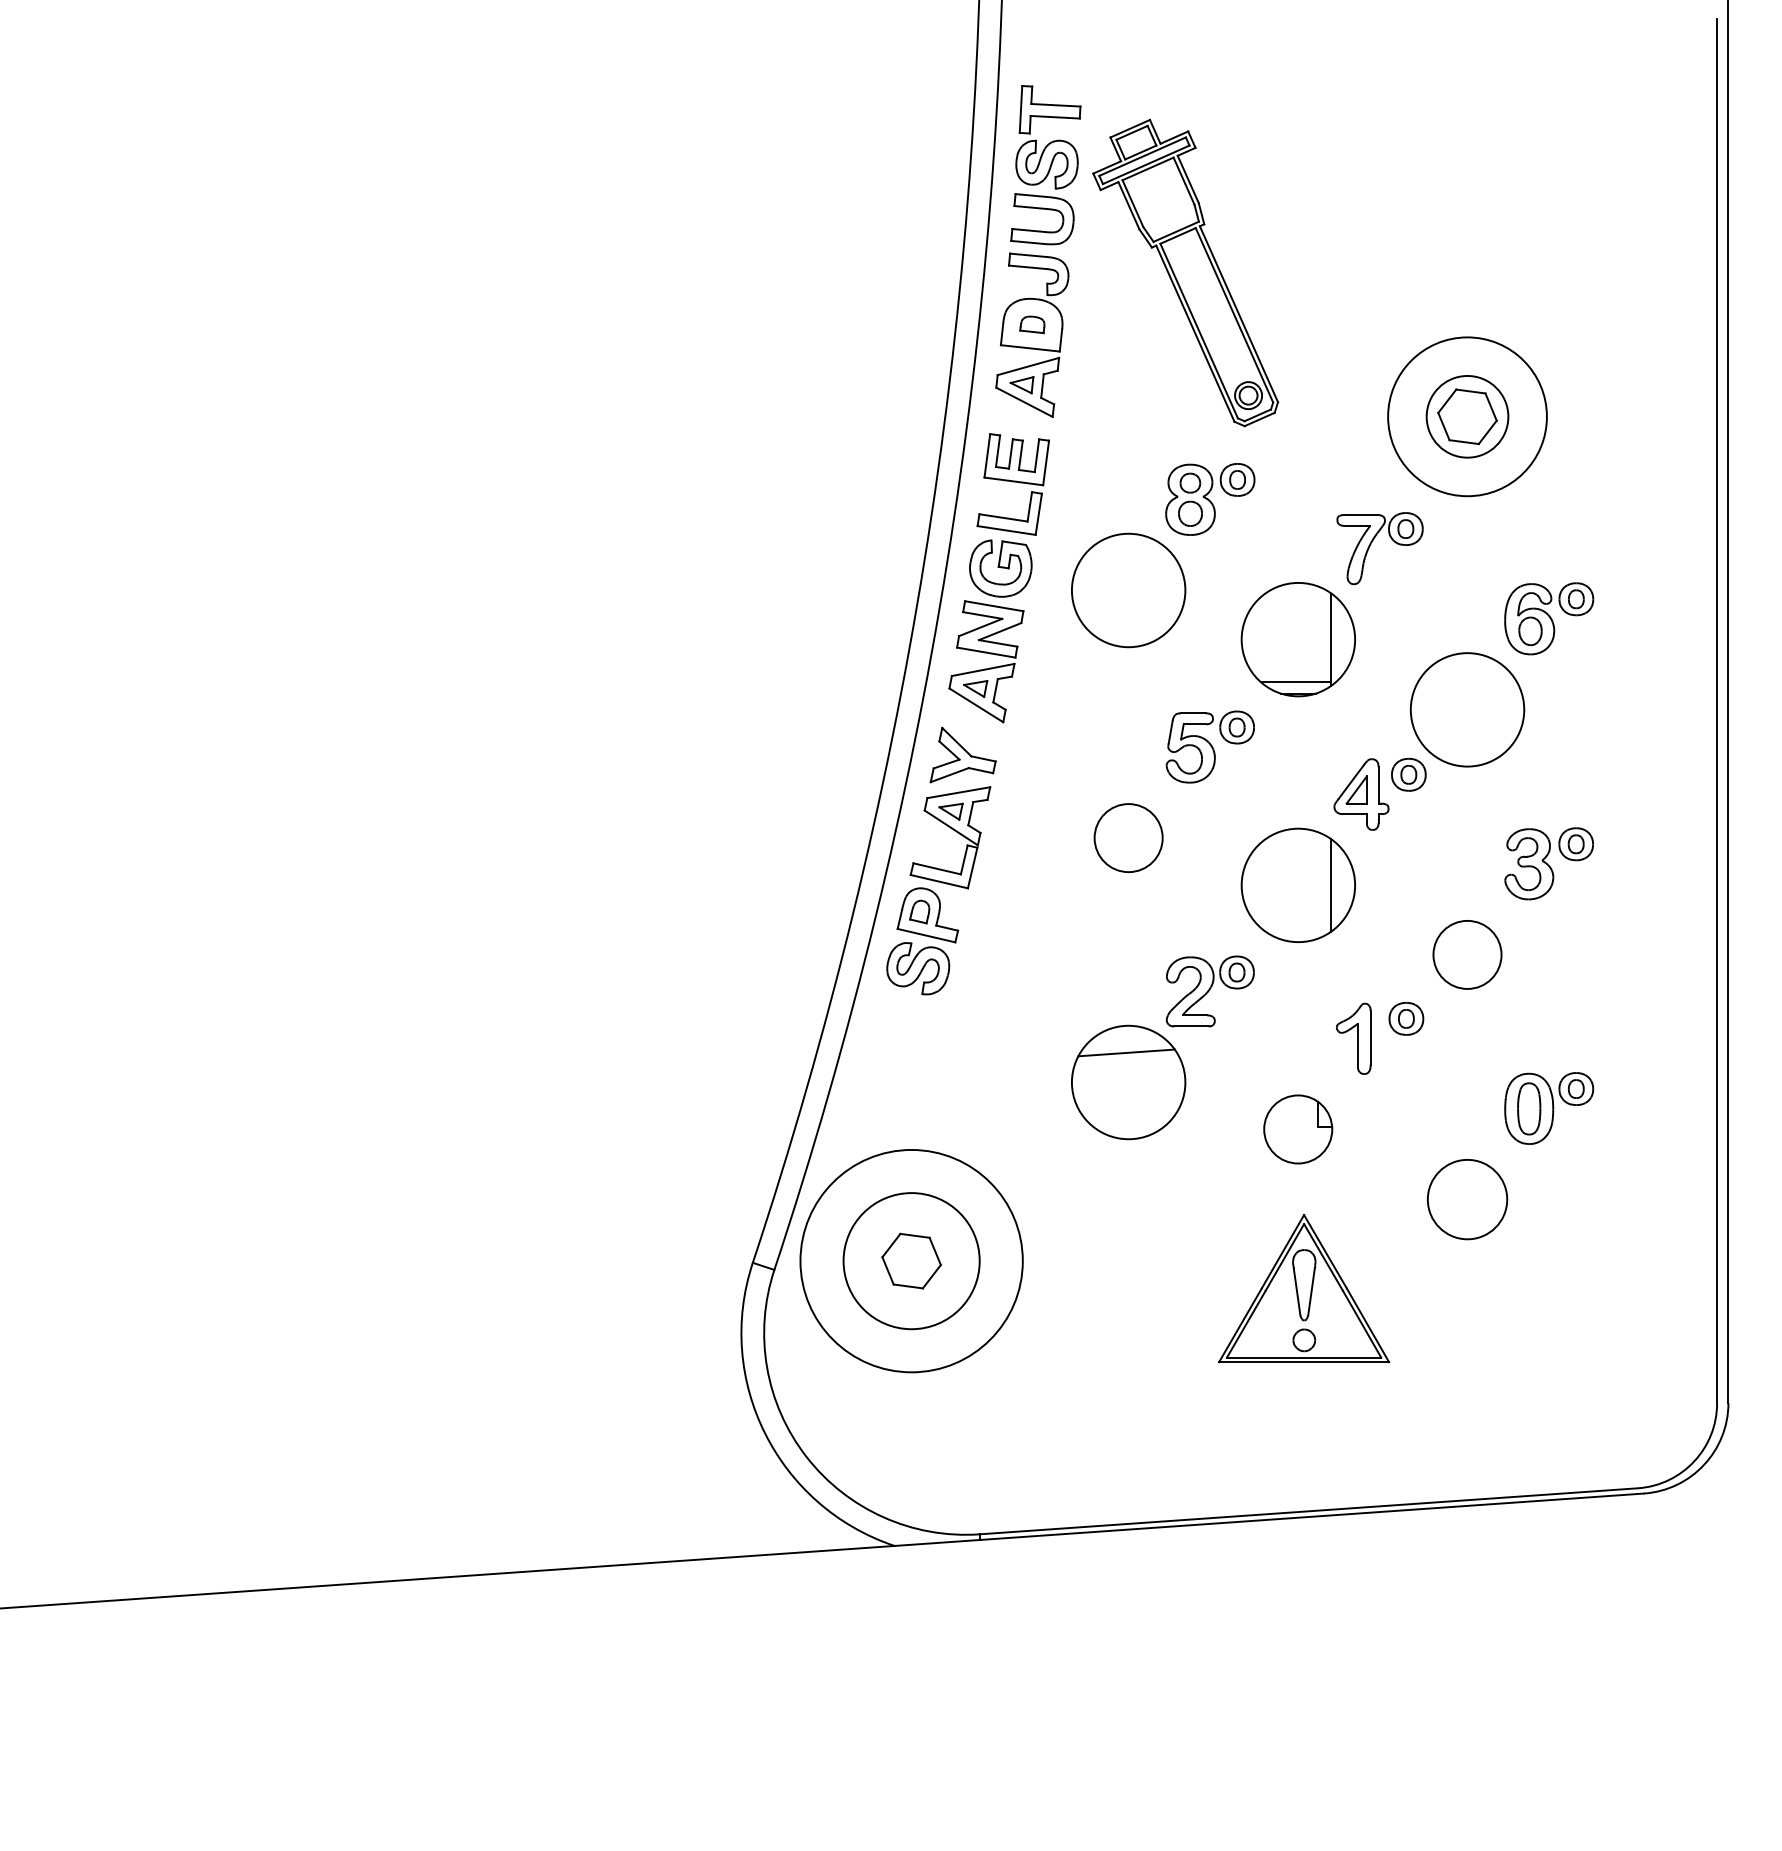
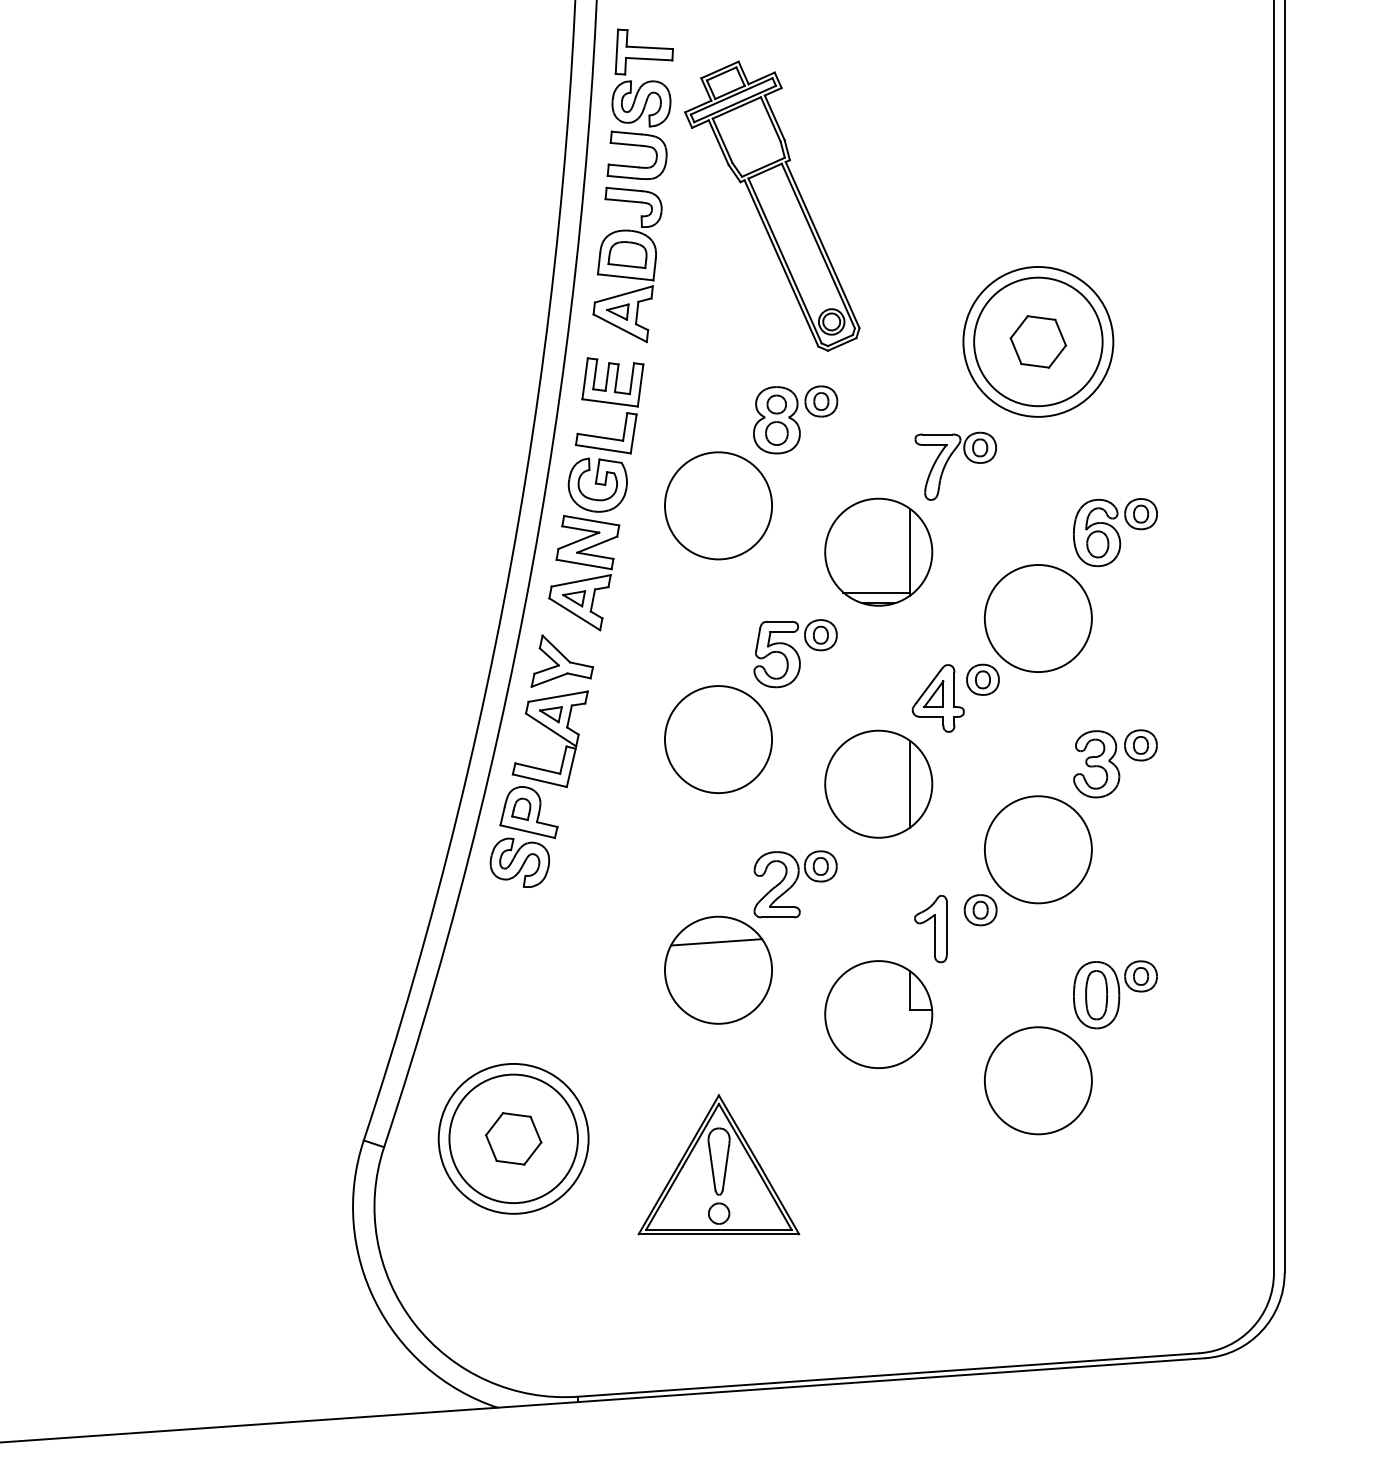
part: (1032, 324) -> (627, 254), size x1.67
circle: (1467, 416) -> (1038, 341), size x1.67
circle: (1128, 837) -> (718, 739), size x1.67
circle: (1467, 954) -> (1038, 849), size x1.67
part: (1297, 1129) -> (877, 1014), size x1.67
circle: (1467, 1199) -> (1038, 1080), size x1.43
circle: (911, 1260) -> (513, 1138), size x0.71
part: (1304, 1288) -> (719, 1164), moved

